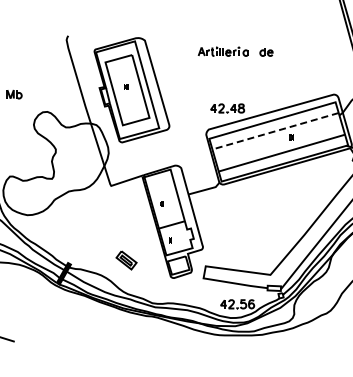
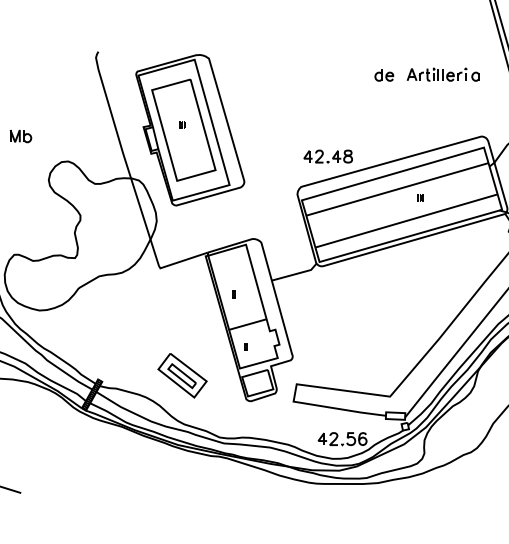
part: (222, 51) -> (442, 74), moved
line: (274, 131) -> (395, 189), dashed -> solid
part: (126, 260) -> (182, 375), size x1.67

